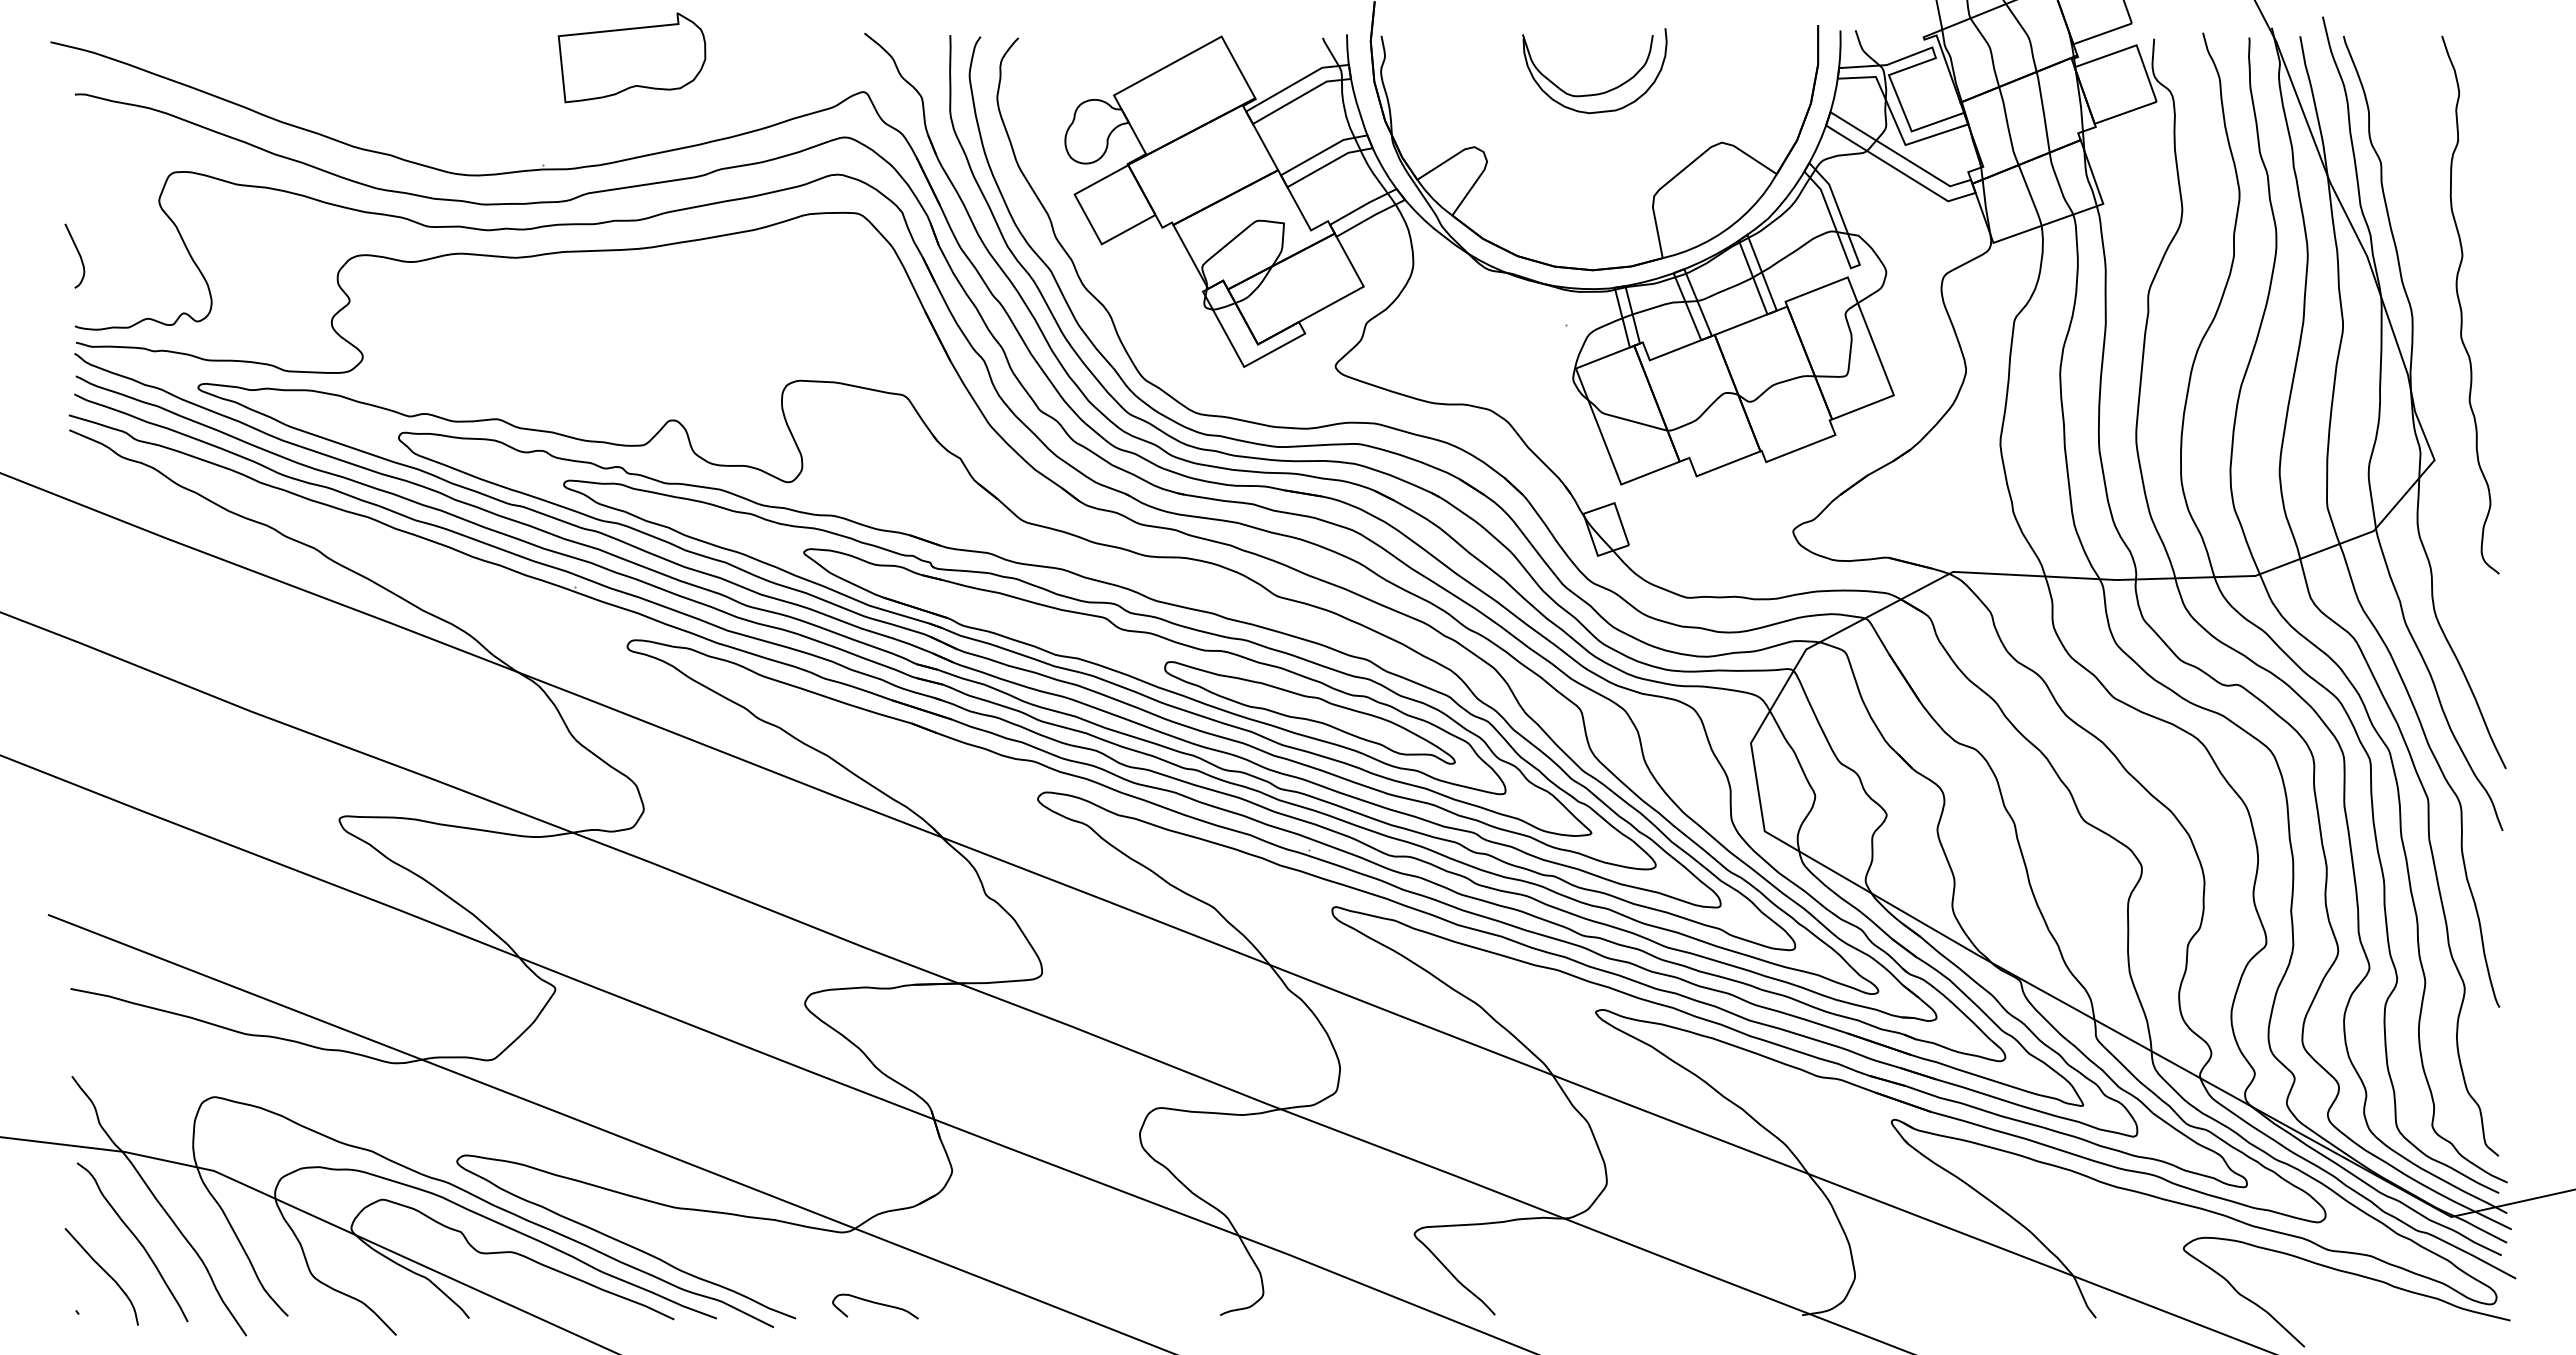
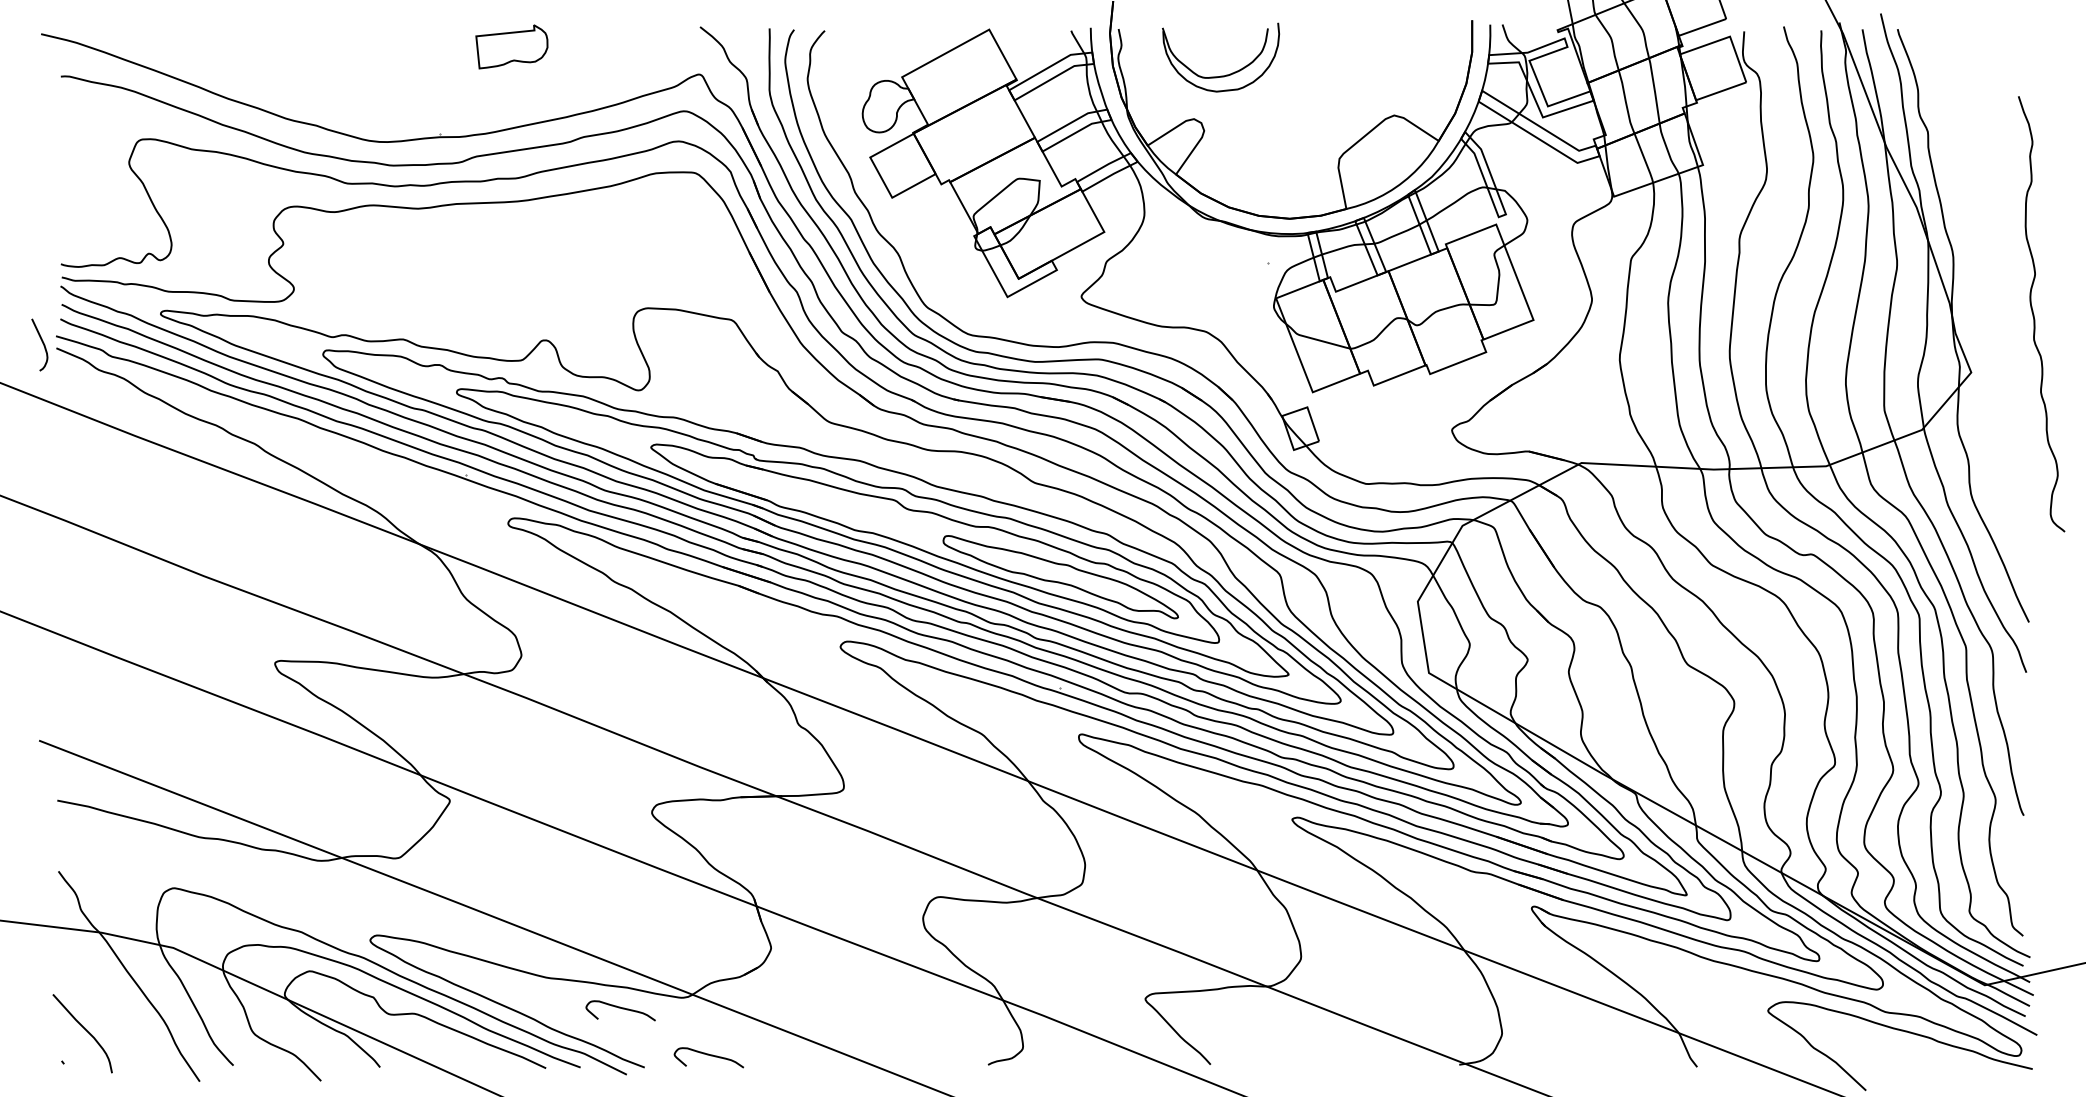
part: (631, 57) -> (511, 46), size x0.6
part: (1600, 92) -> (1225, 74), moved
curve: (78, 254) -> (42, 343), moved
curve: (2461, 306) -> (2034, 315), moved
curve: (135, 1238) -> (109, 1002), removed
curve: (768, 1246) -> (622, 1009), added

